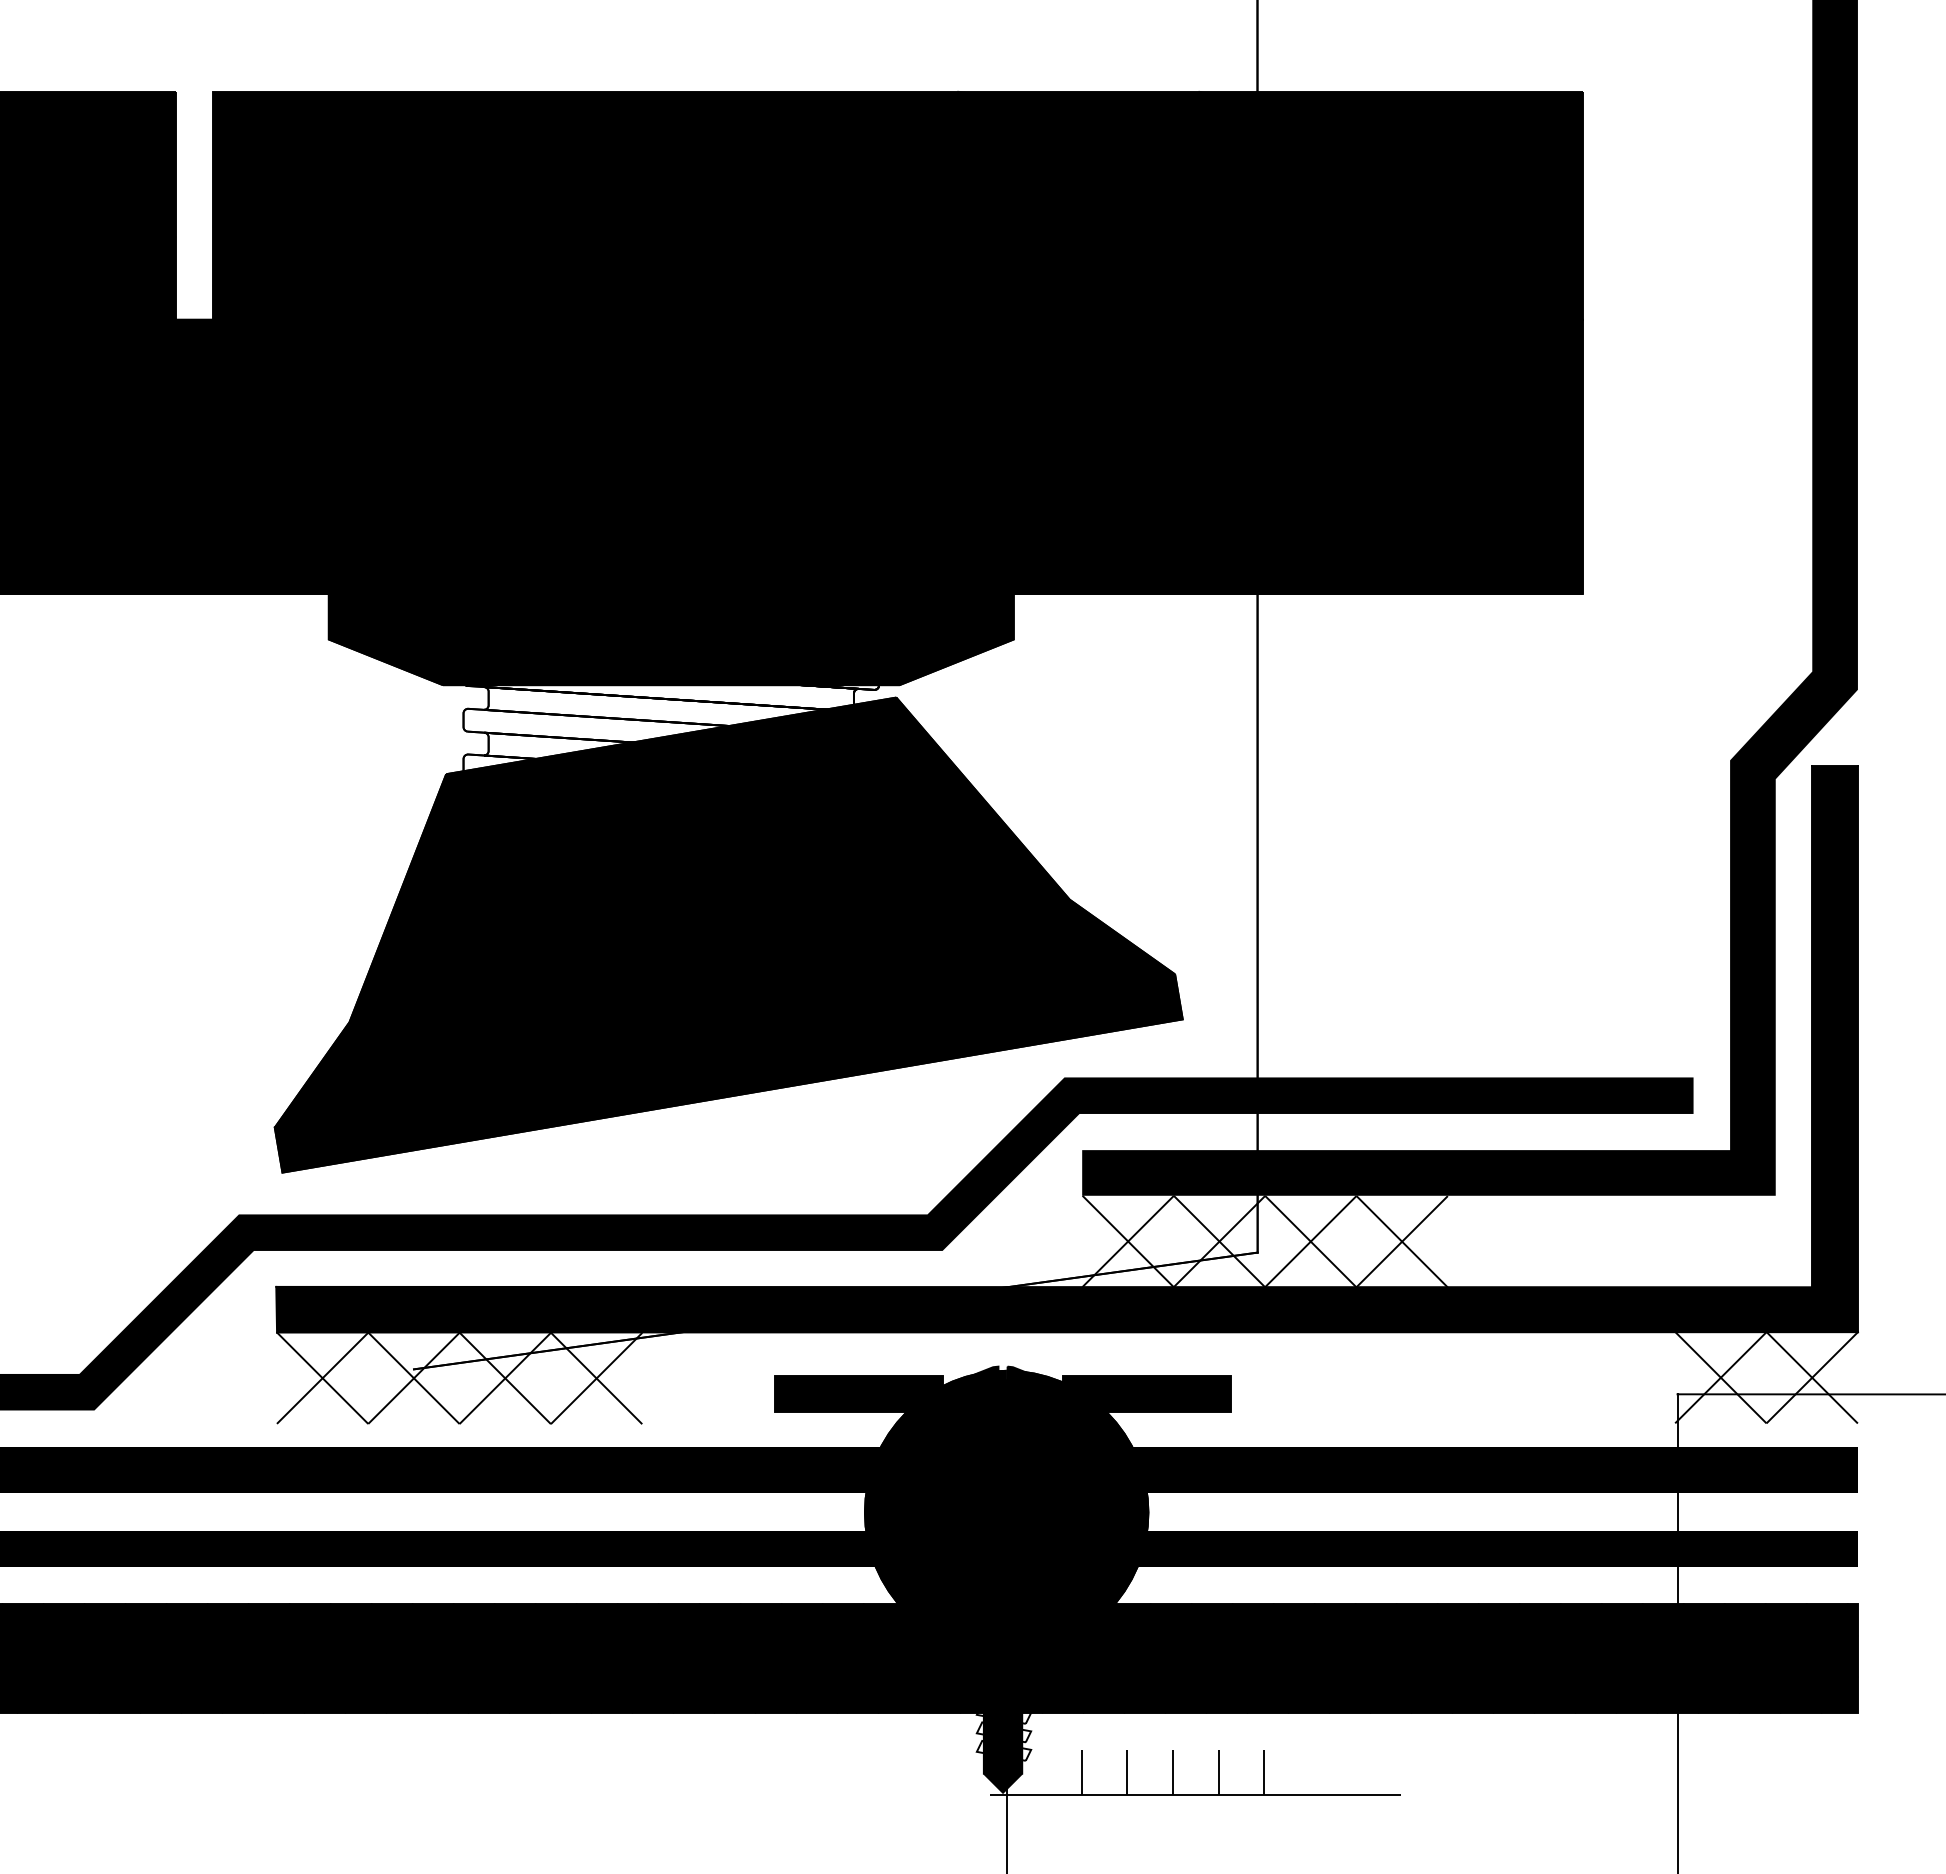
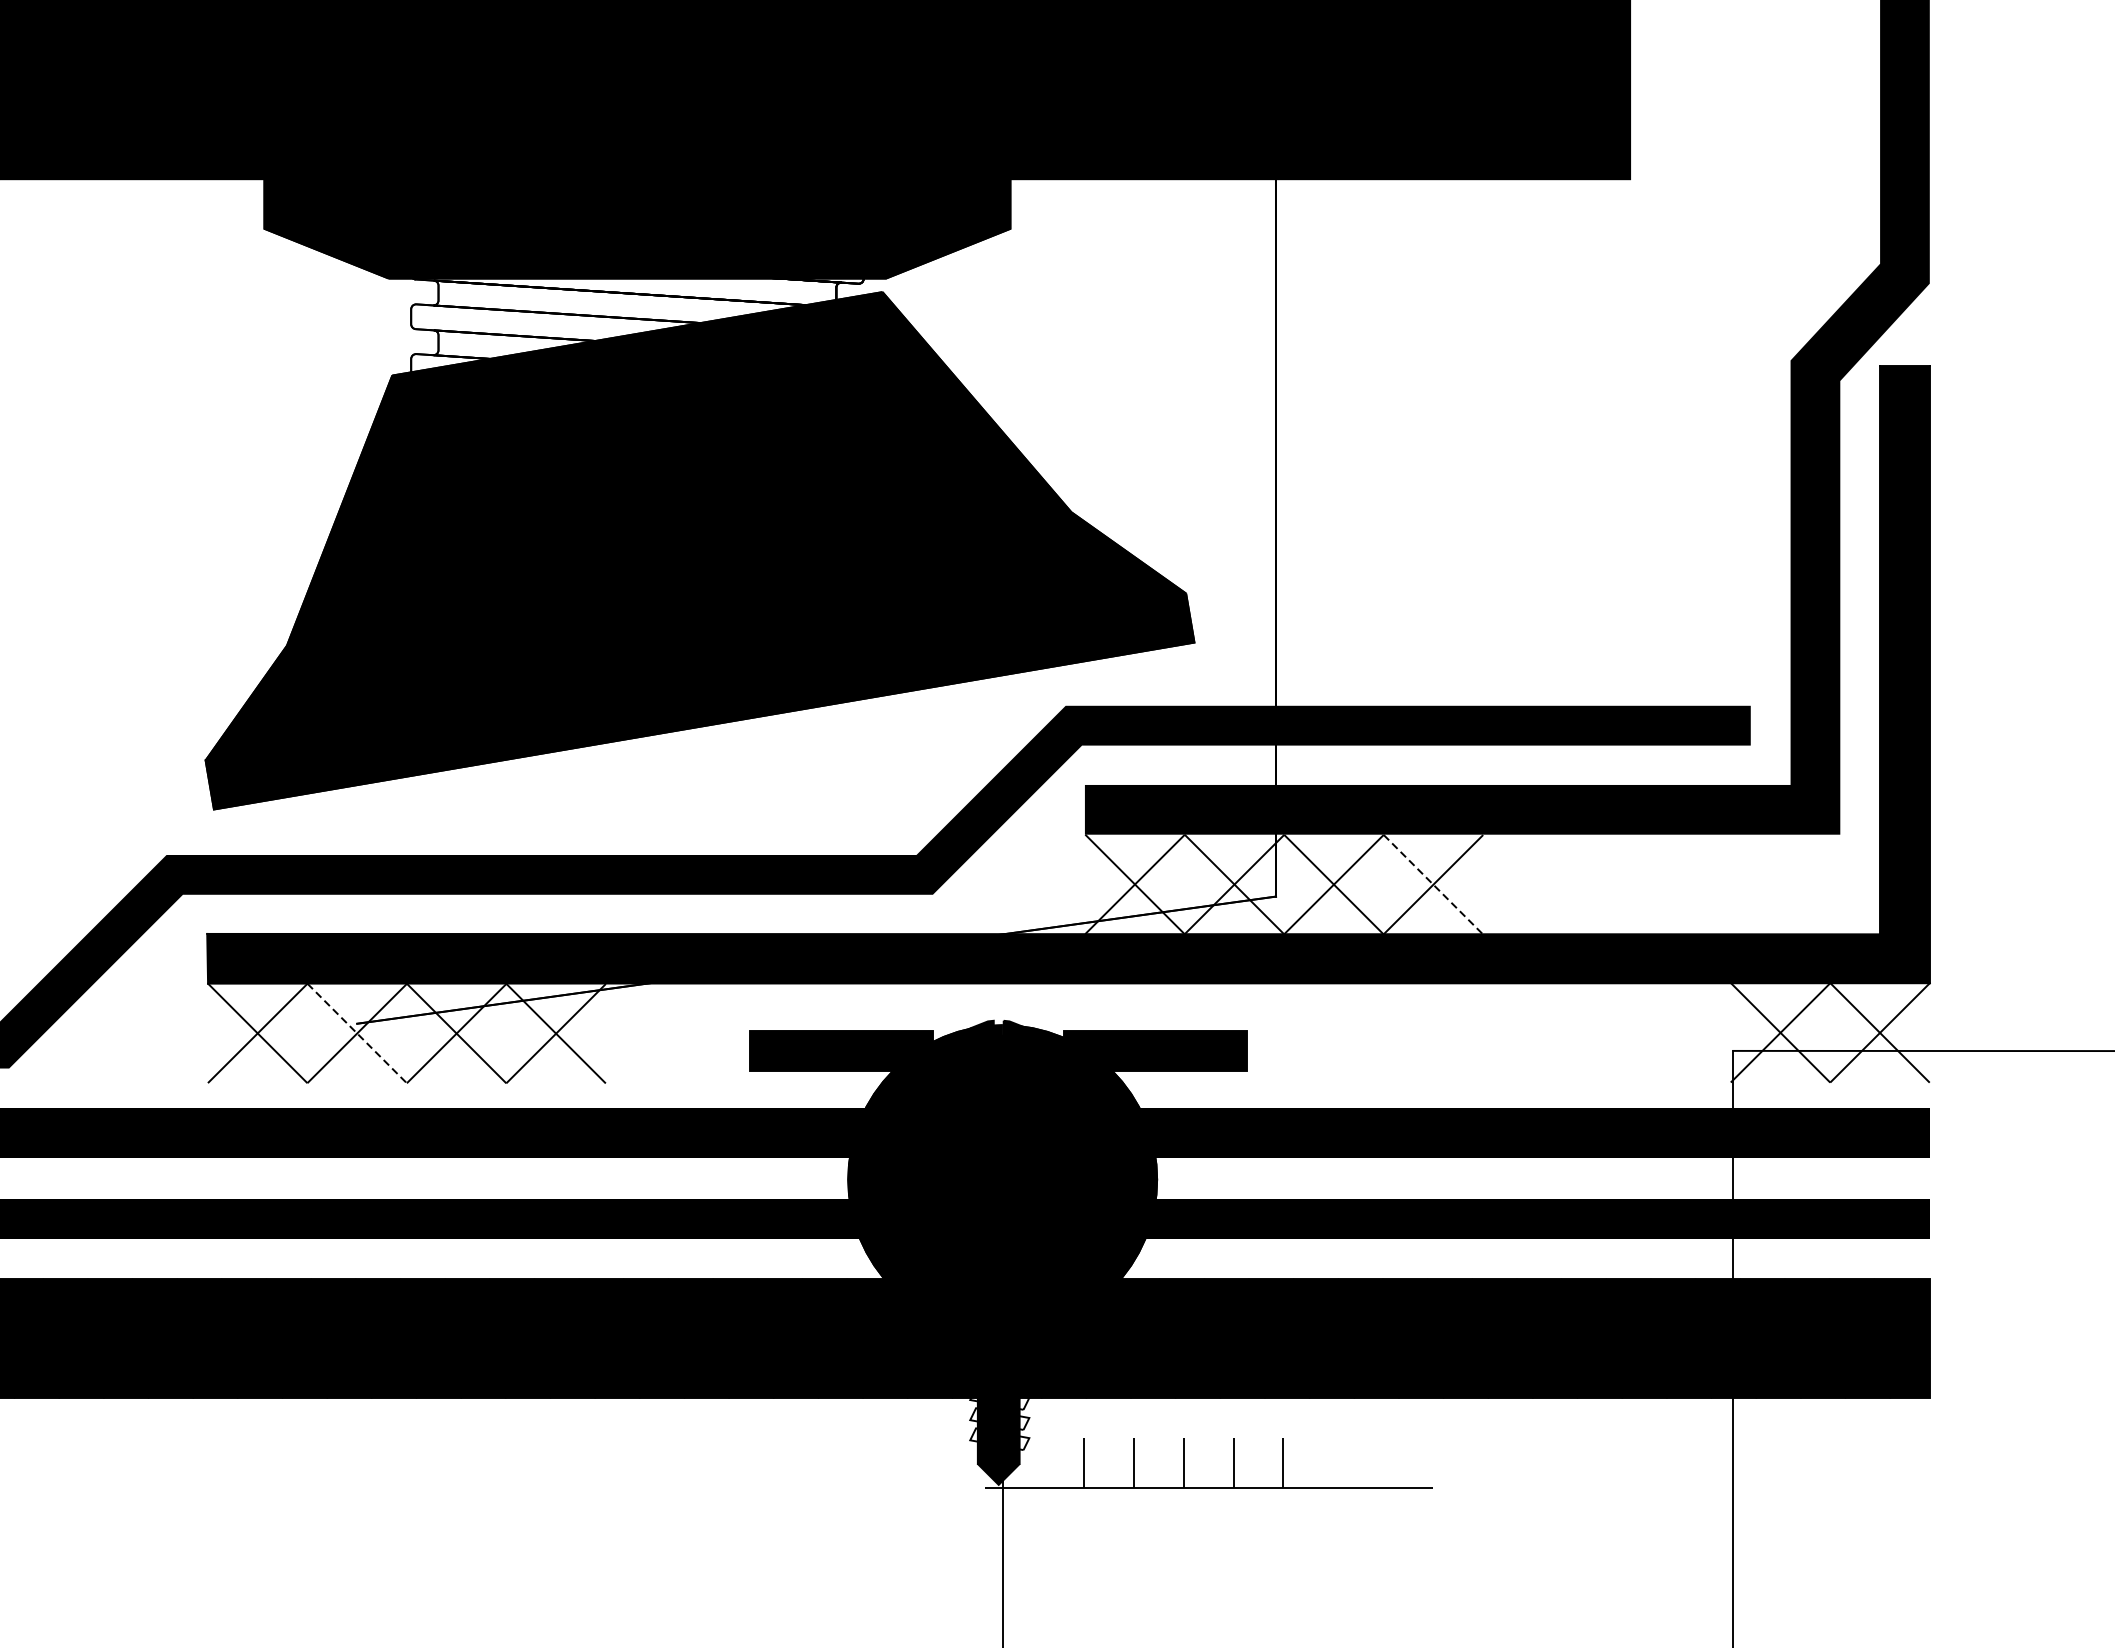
line: (1402, 1241) -> (1433, 884), solid -> dashed
line: (413, 1378) -> (356, 1033), solid -> dashed

